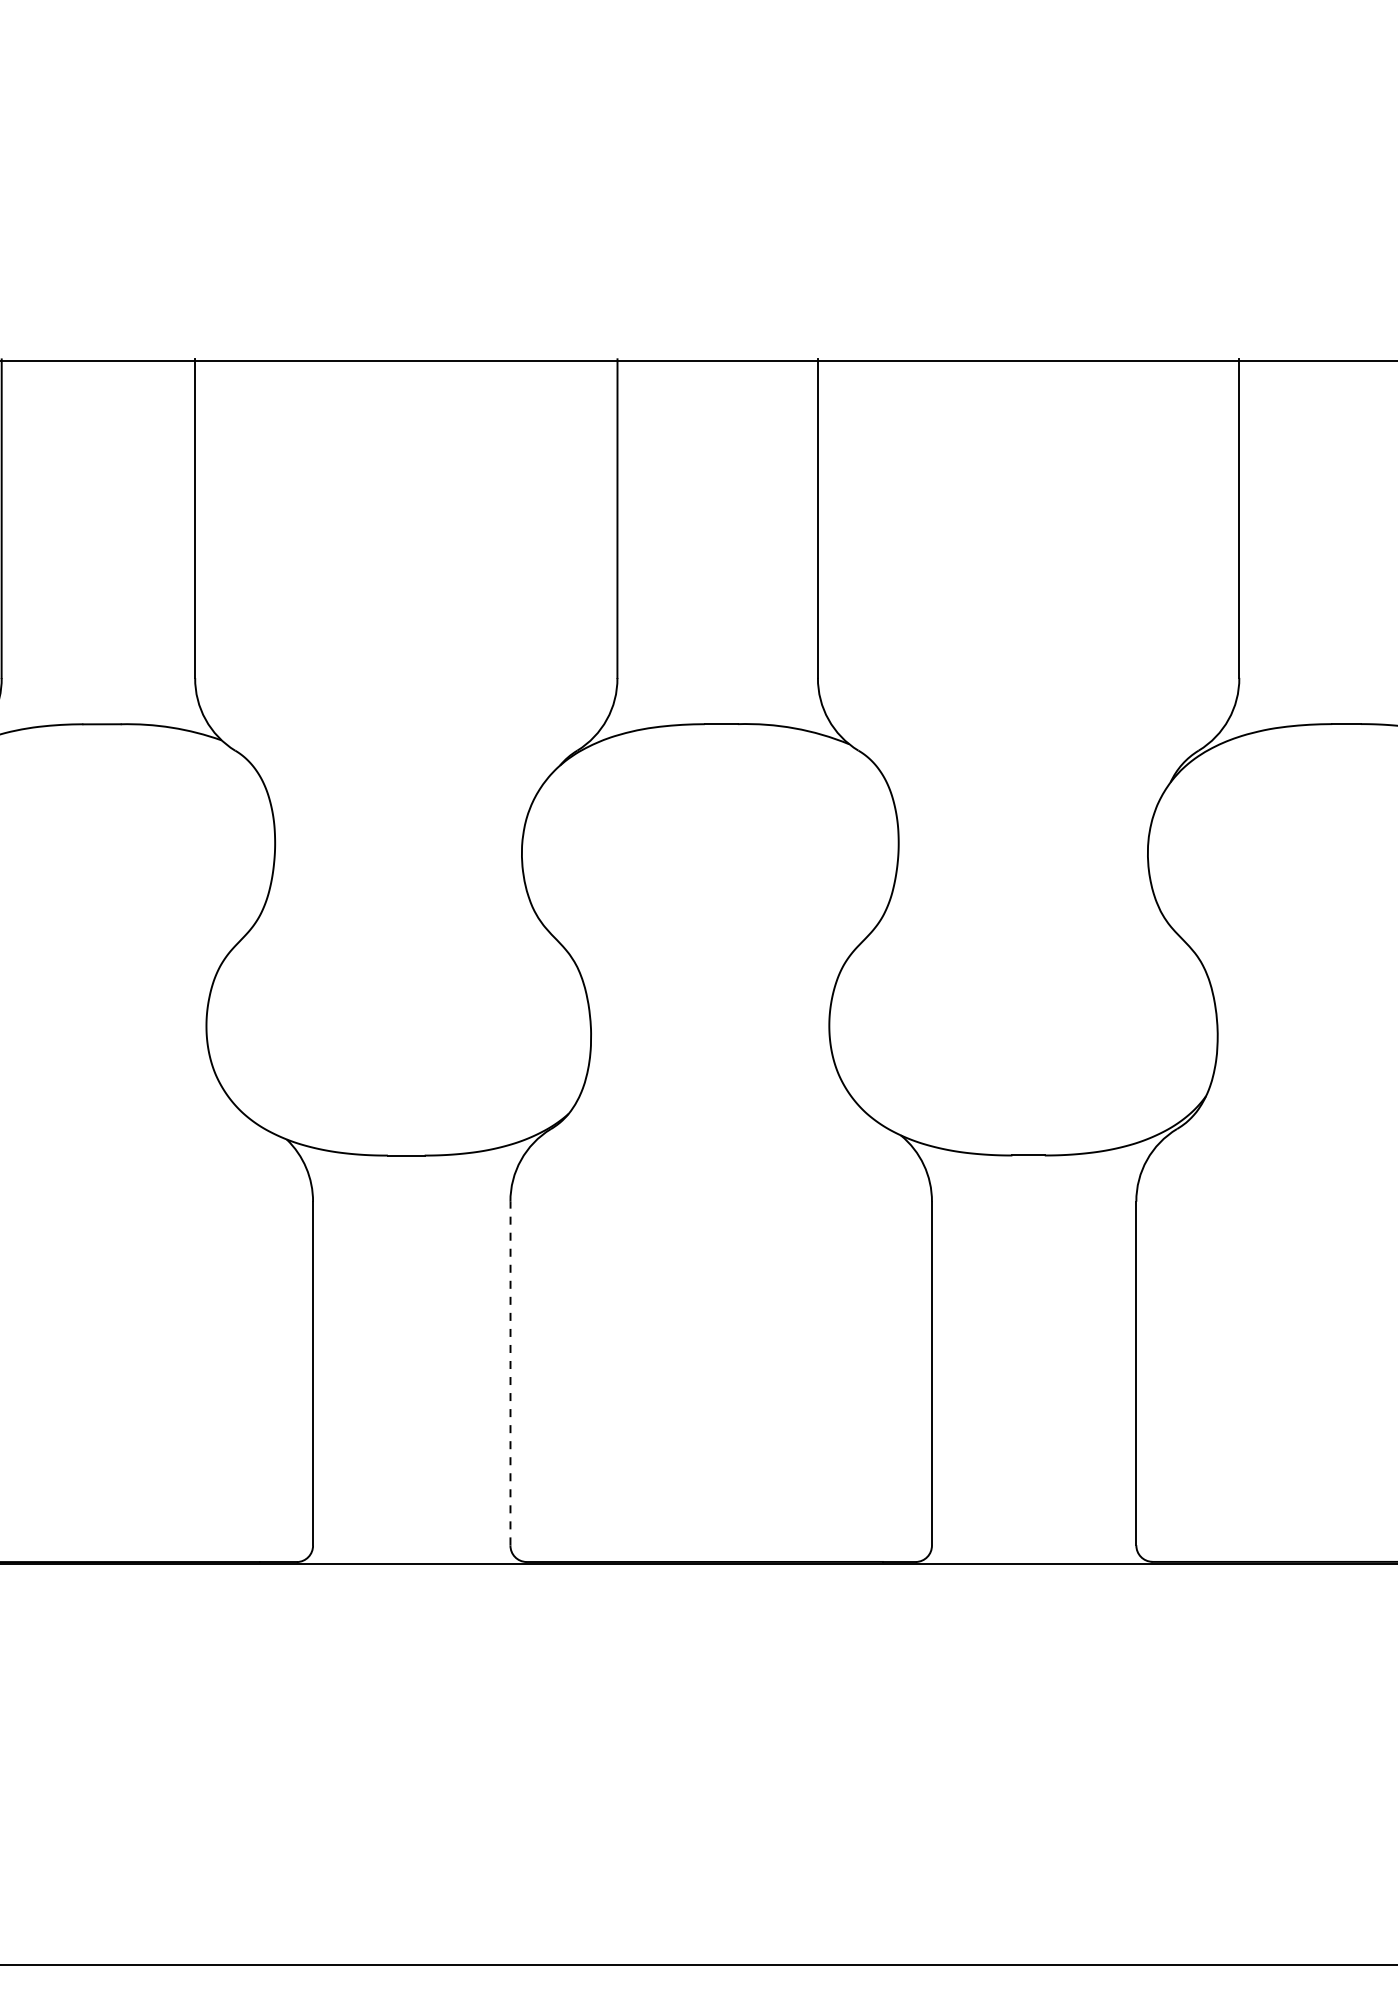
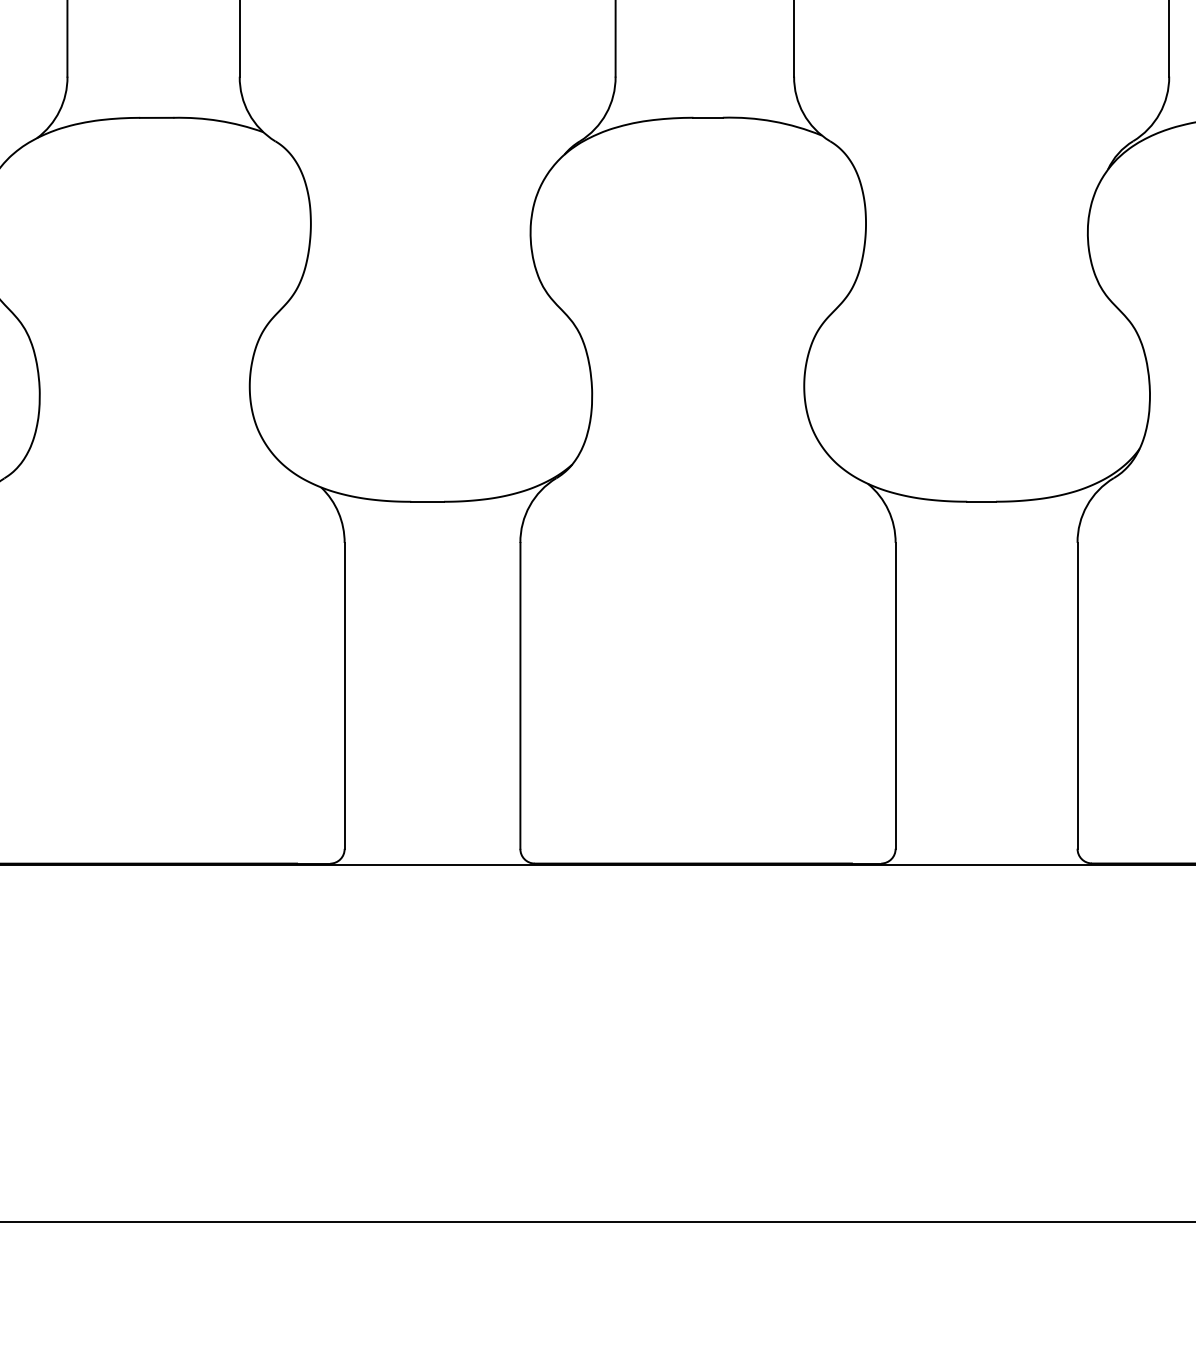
line: (510, 1373) -> (520, 695), dashed -> solid

